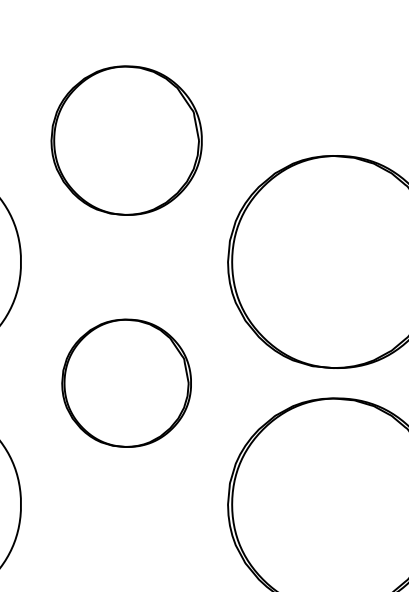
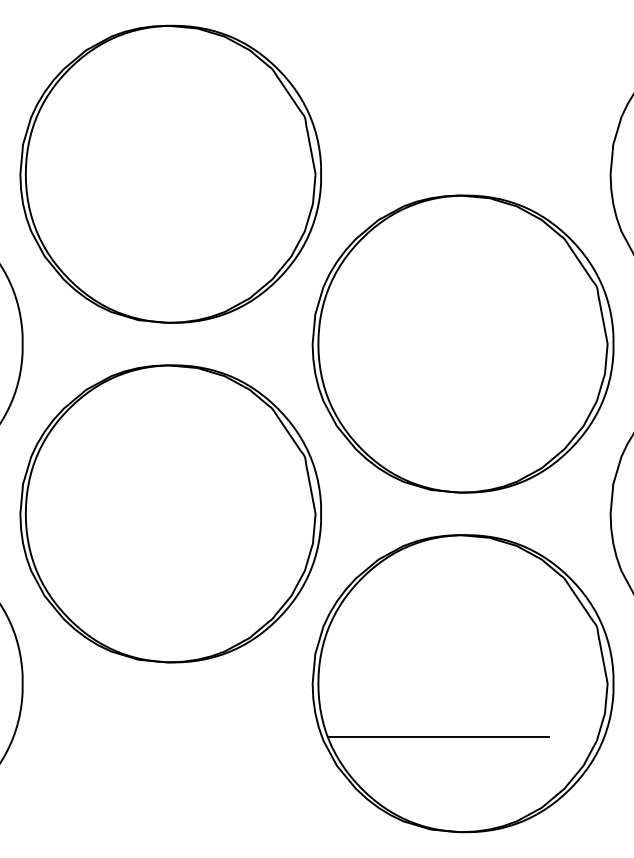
part: (126, 140) -> (170, 173), size x1.43
part: (126, 383) -> (170, 513), size x1.67
line: (317, 542) -> (438, 736), added

